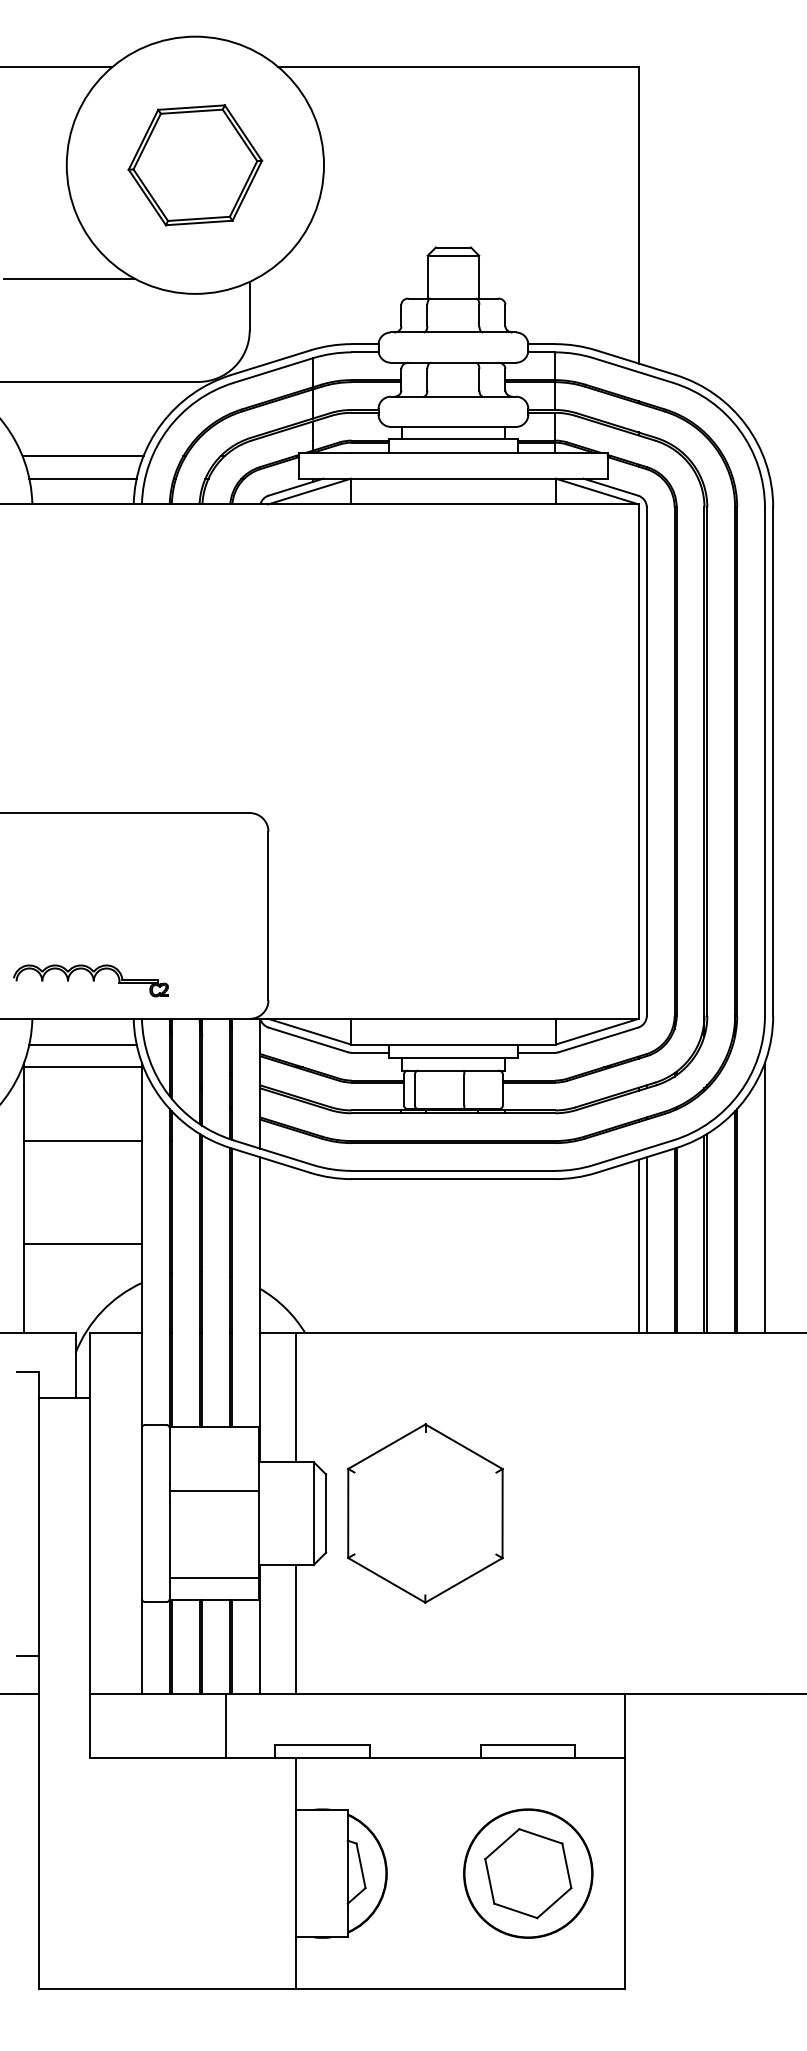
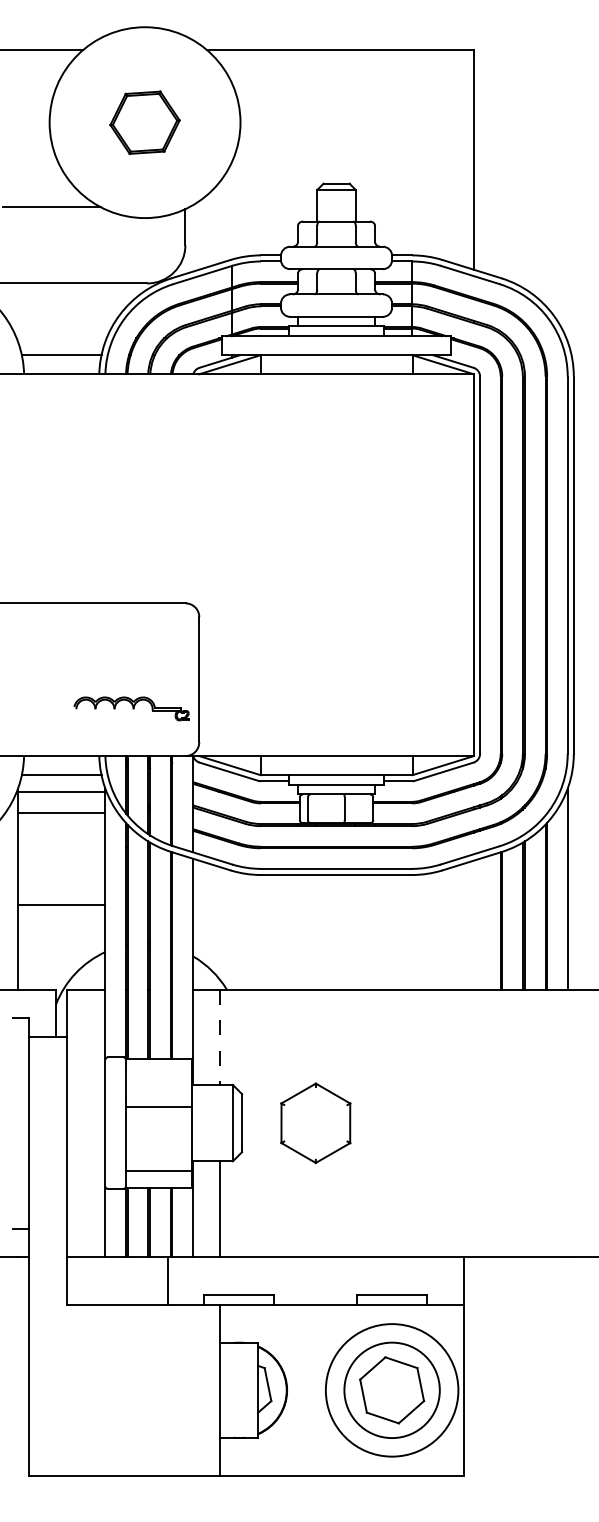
part: (194, 165) -> (144, 122), size x0.7
line: (82, 456) -> (61, 338), removed
part: (90, 980) -> (131, 708), moved
line: (82, 1140) -> (61, 812), moved
line: (82, 1244) -> (61, 905), moved
line: (647, 1244) -> (480, 923), removed
line: (637, 1245) -> (473, 924), removed
line: (295, 1398) -> (219, 1037), solid -> dashed
part: (425, 1514) -> (315, 1123), size x0.6
circle: (527, 1873) -> (391, 1390), size x1.4

